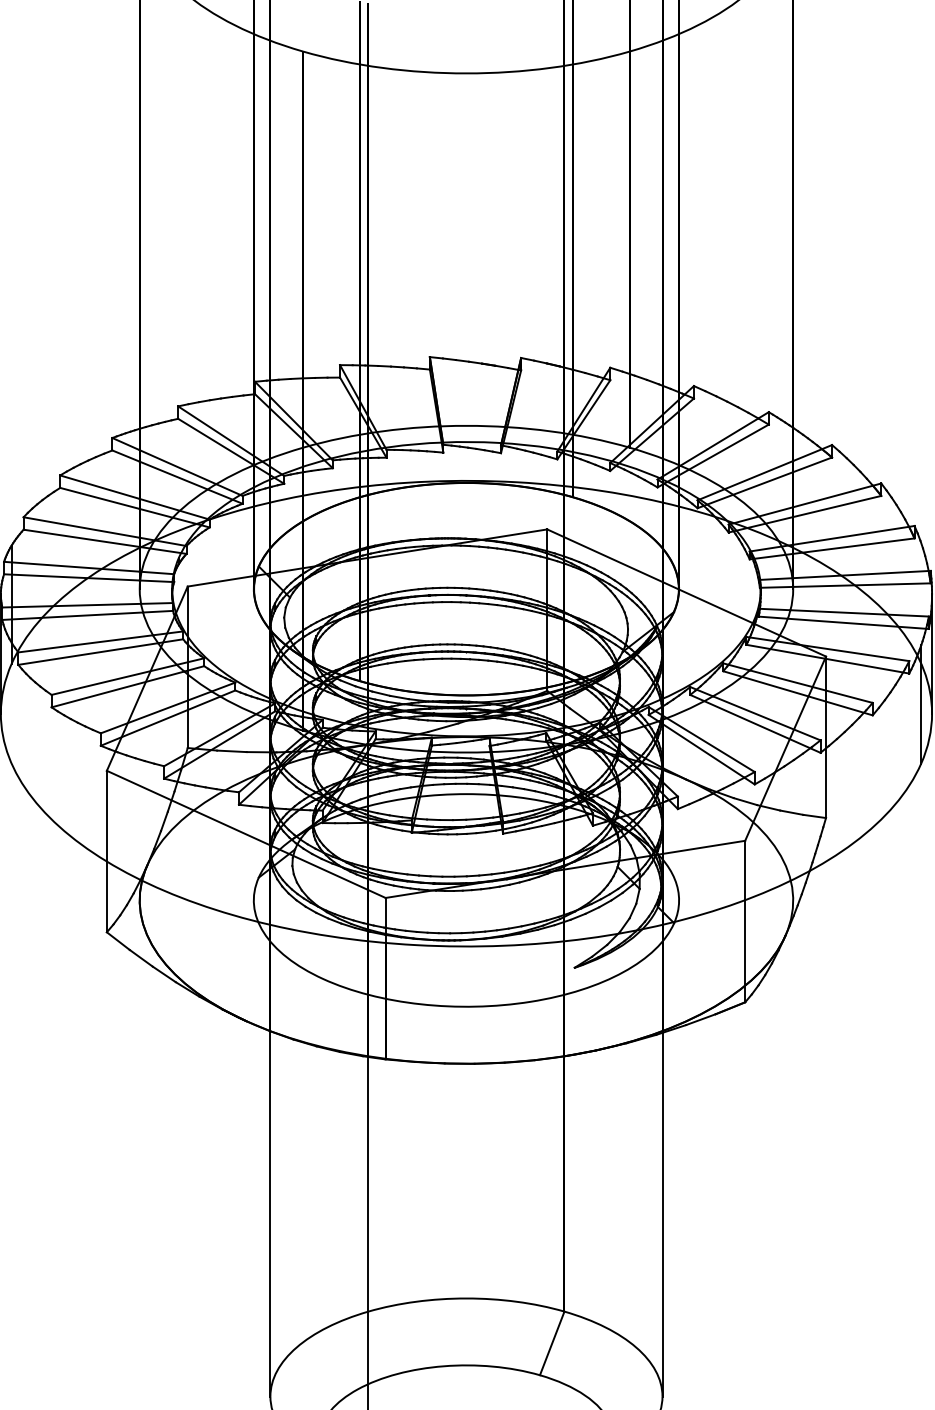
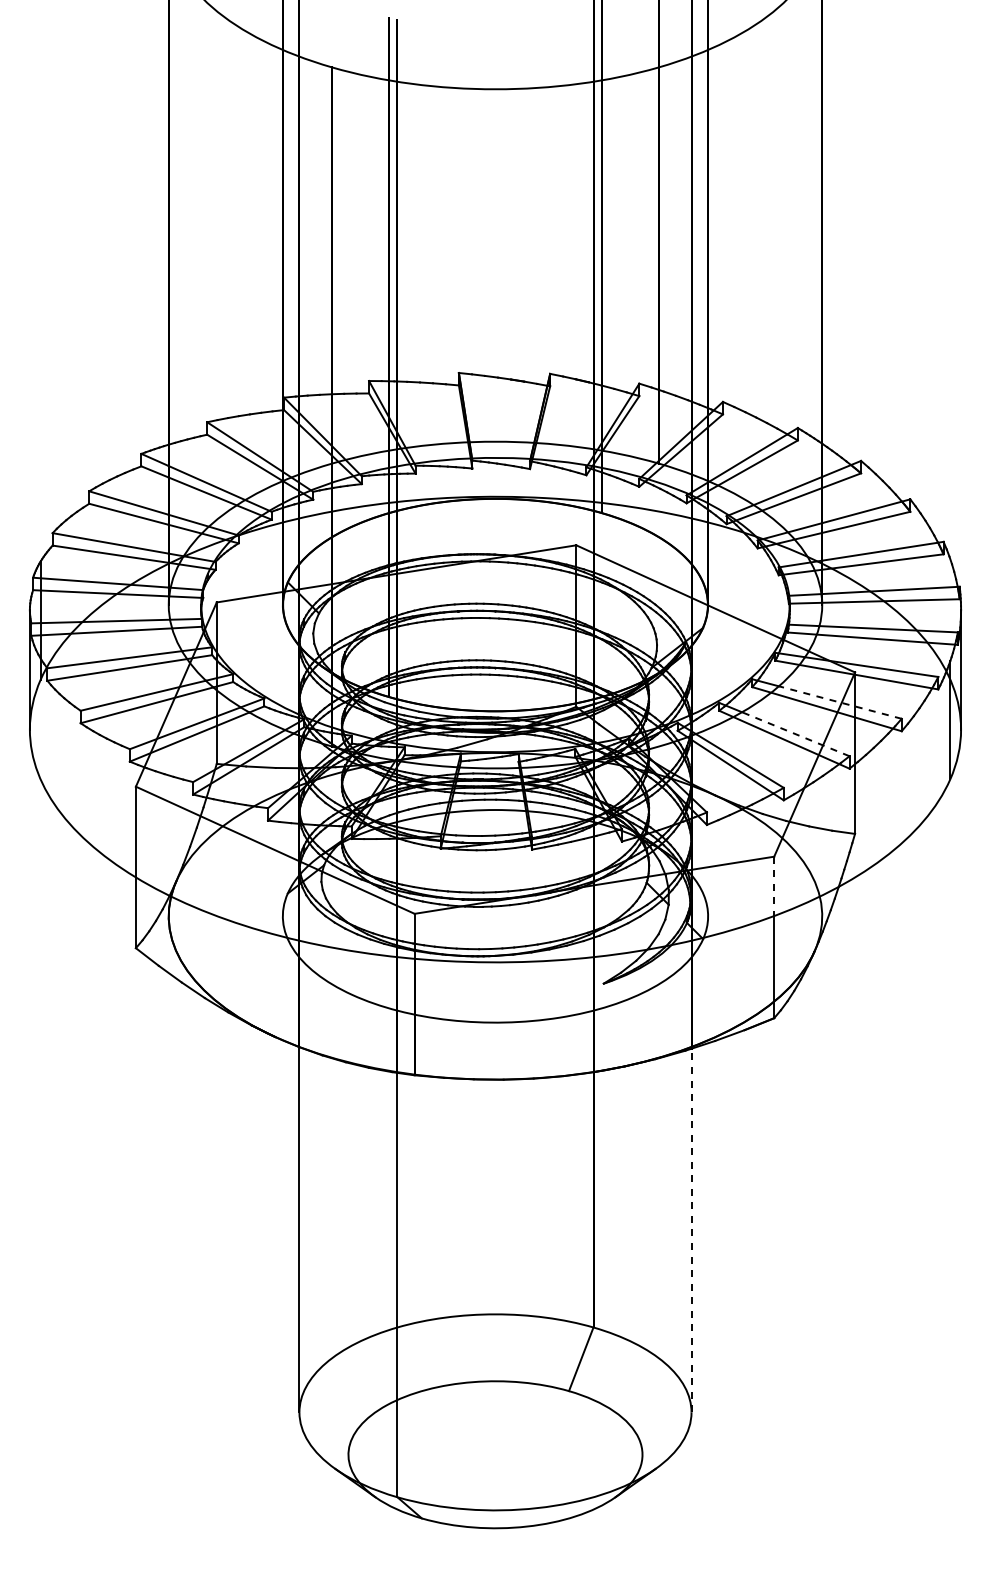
line: (811, 686) -> (840, 702), solid -> dashed
line: (766, 718) -> (795, 734), solid -> dashed
line: (745, 870) -> (774, 886), solid -> dashed
line: (662, 1214) -> (691, 1230), solid -> dashed

